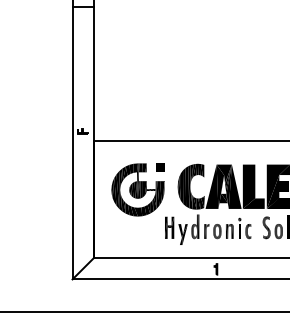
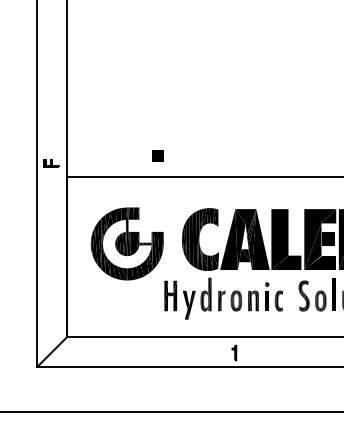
part: (160, 167) -> (158, 155), moved

